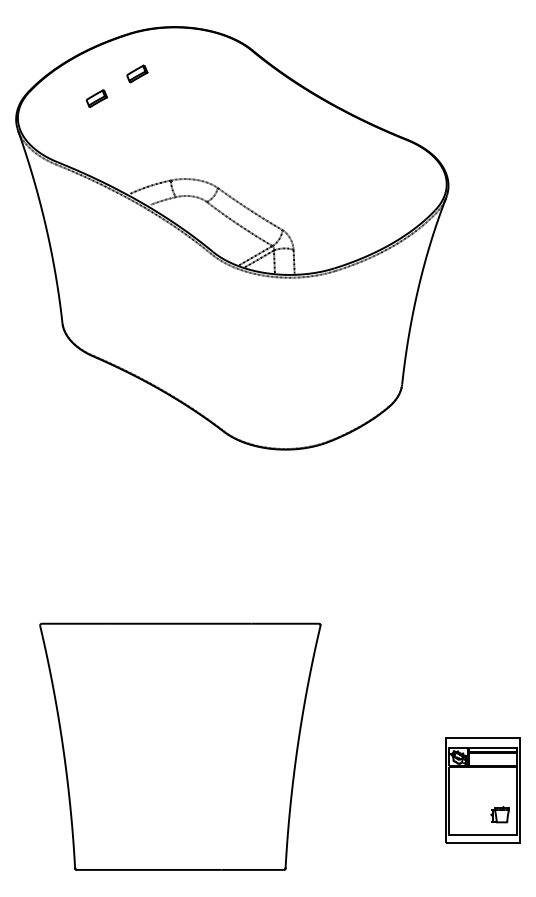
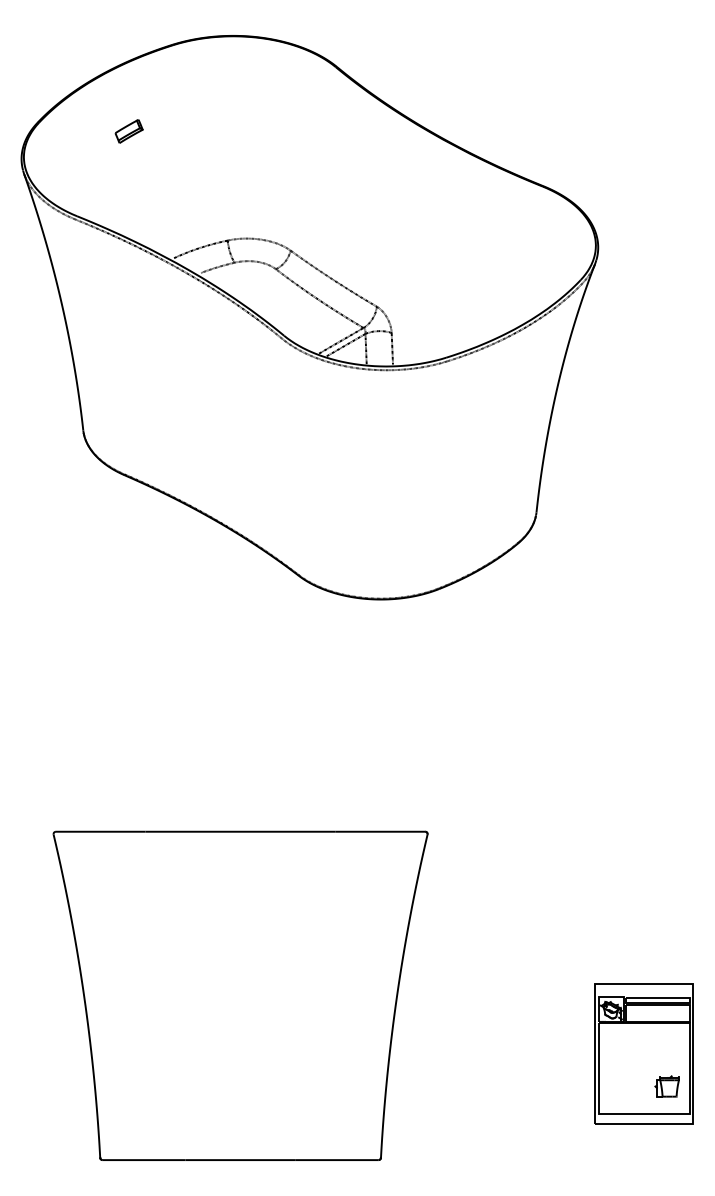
part: (136, 74) -> (182, 98), removed

